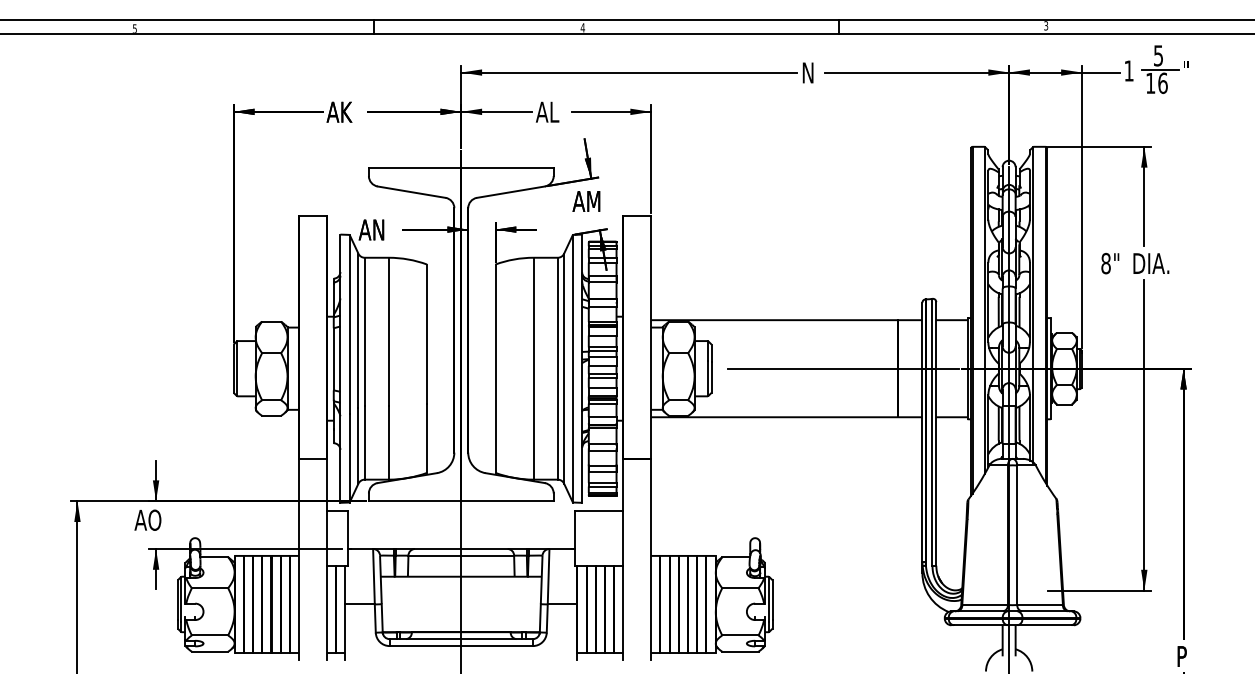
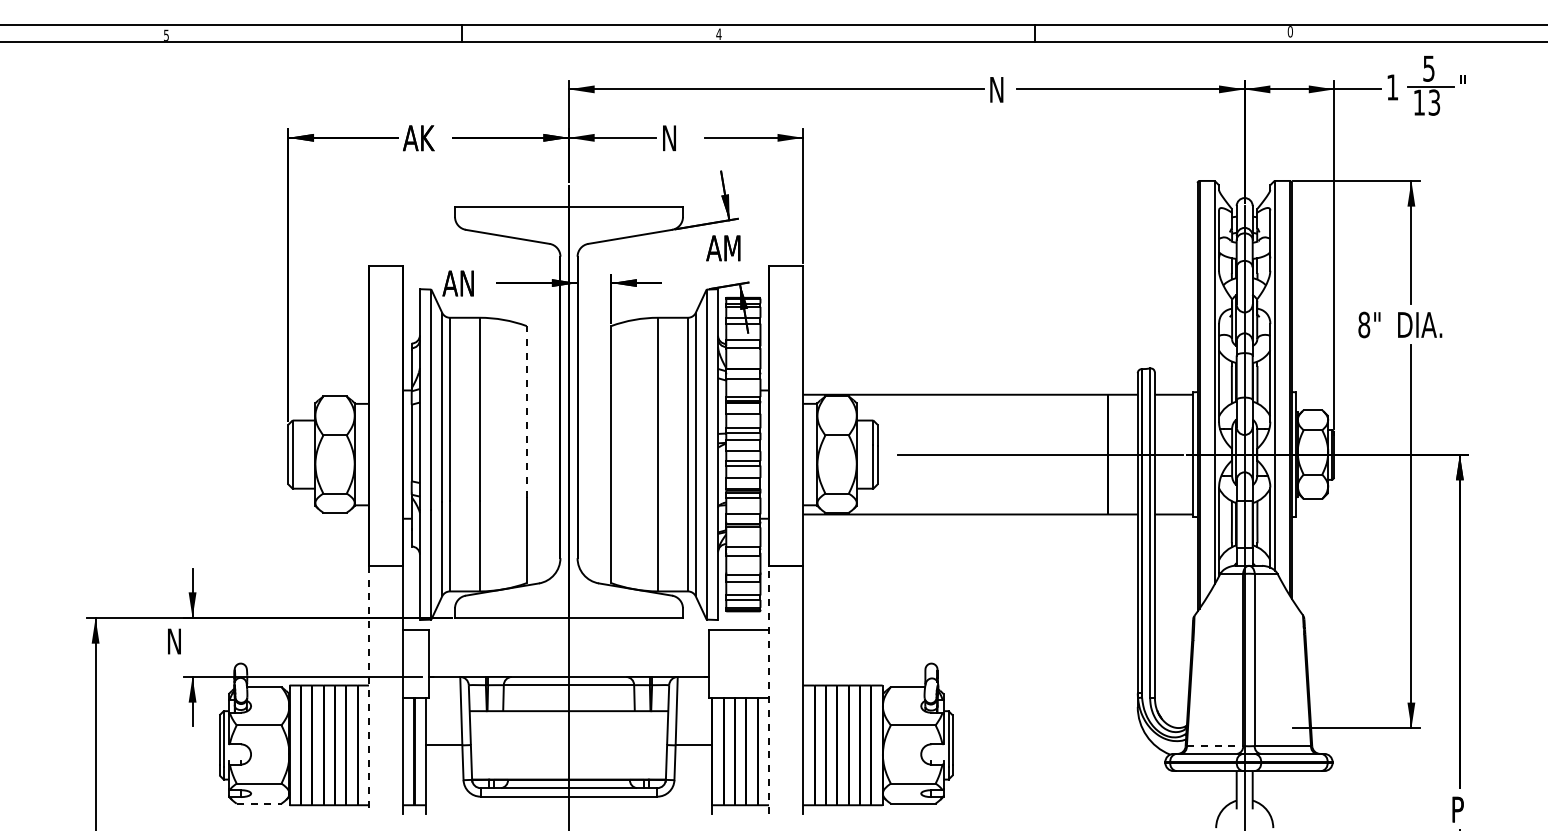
text: (1045, 25) -> (1289, 31), 3 -> 0
text: (1163, 83) -> (1434, 102), 16 -> 13
text: (547, 112) -> (675, 138), AL -> N
line: (426, 334) -> (526, 412), solid -> dashed
text: (147, 520) -> (182, 641), AO -> N
line: (298, 559) -> (368, 690), solid -> dashed
line: (623, 559) -> (769, 689), solid -> dashed
line: (985, 605) -> (1215, 746), solid -> dashed
line: (210, 651) -> (259, 803), solid -> dashed

